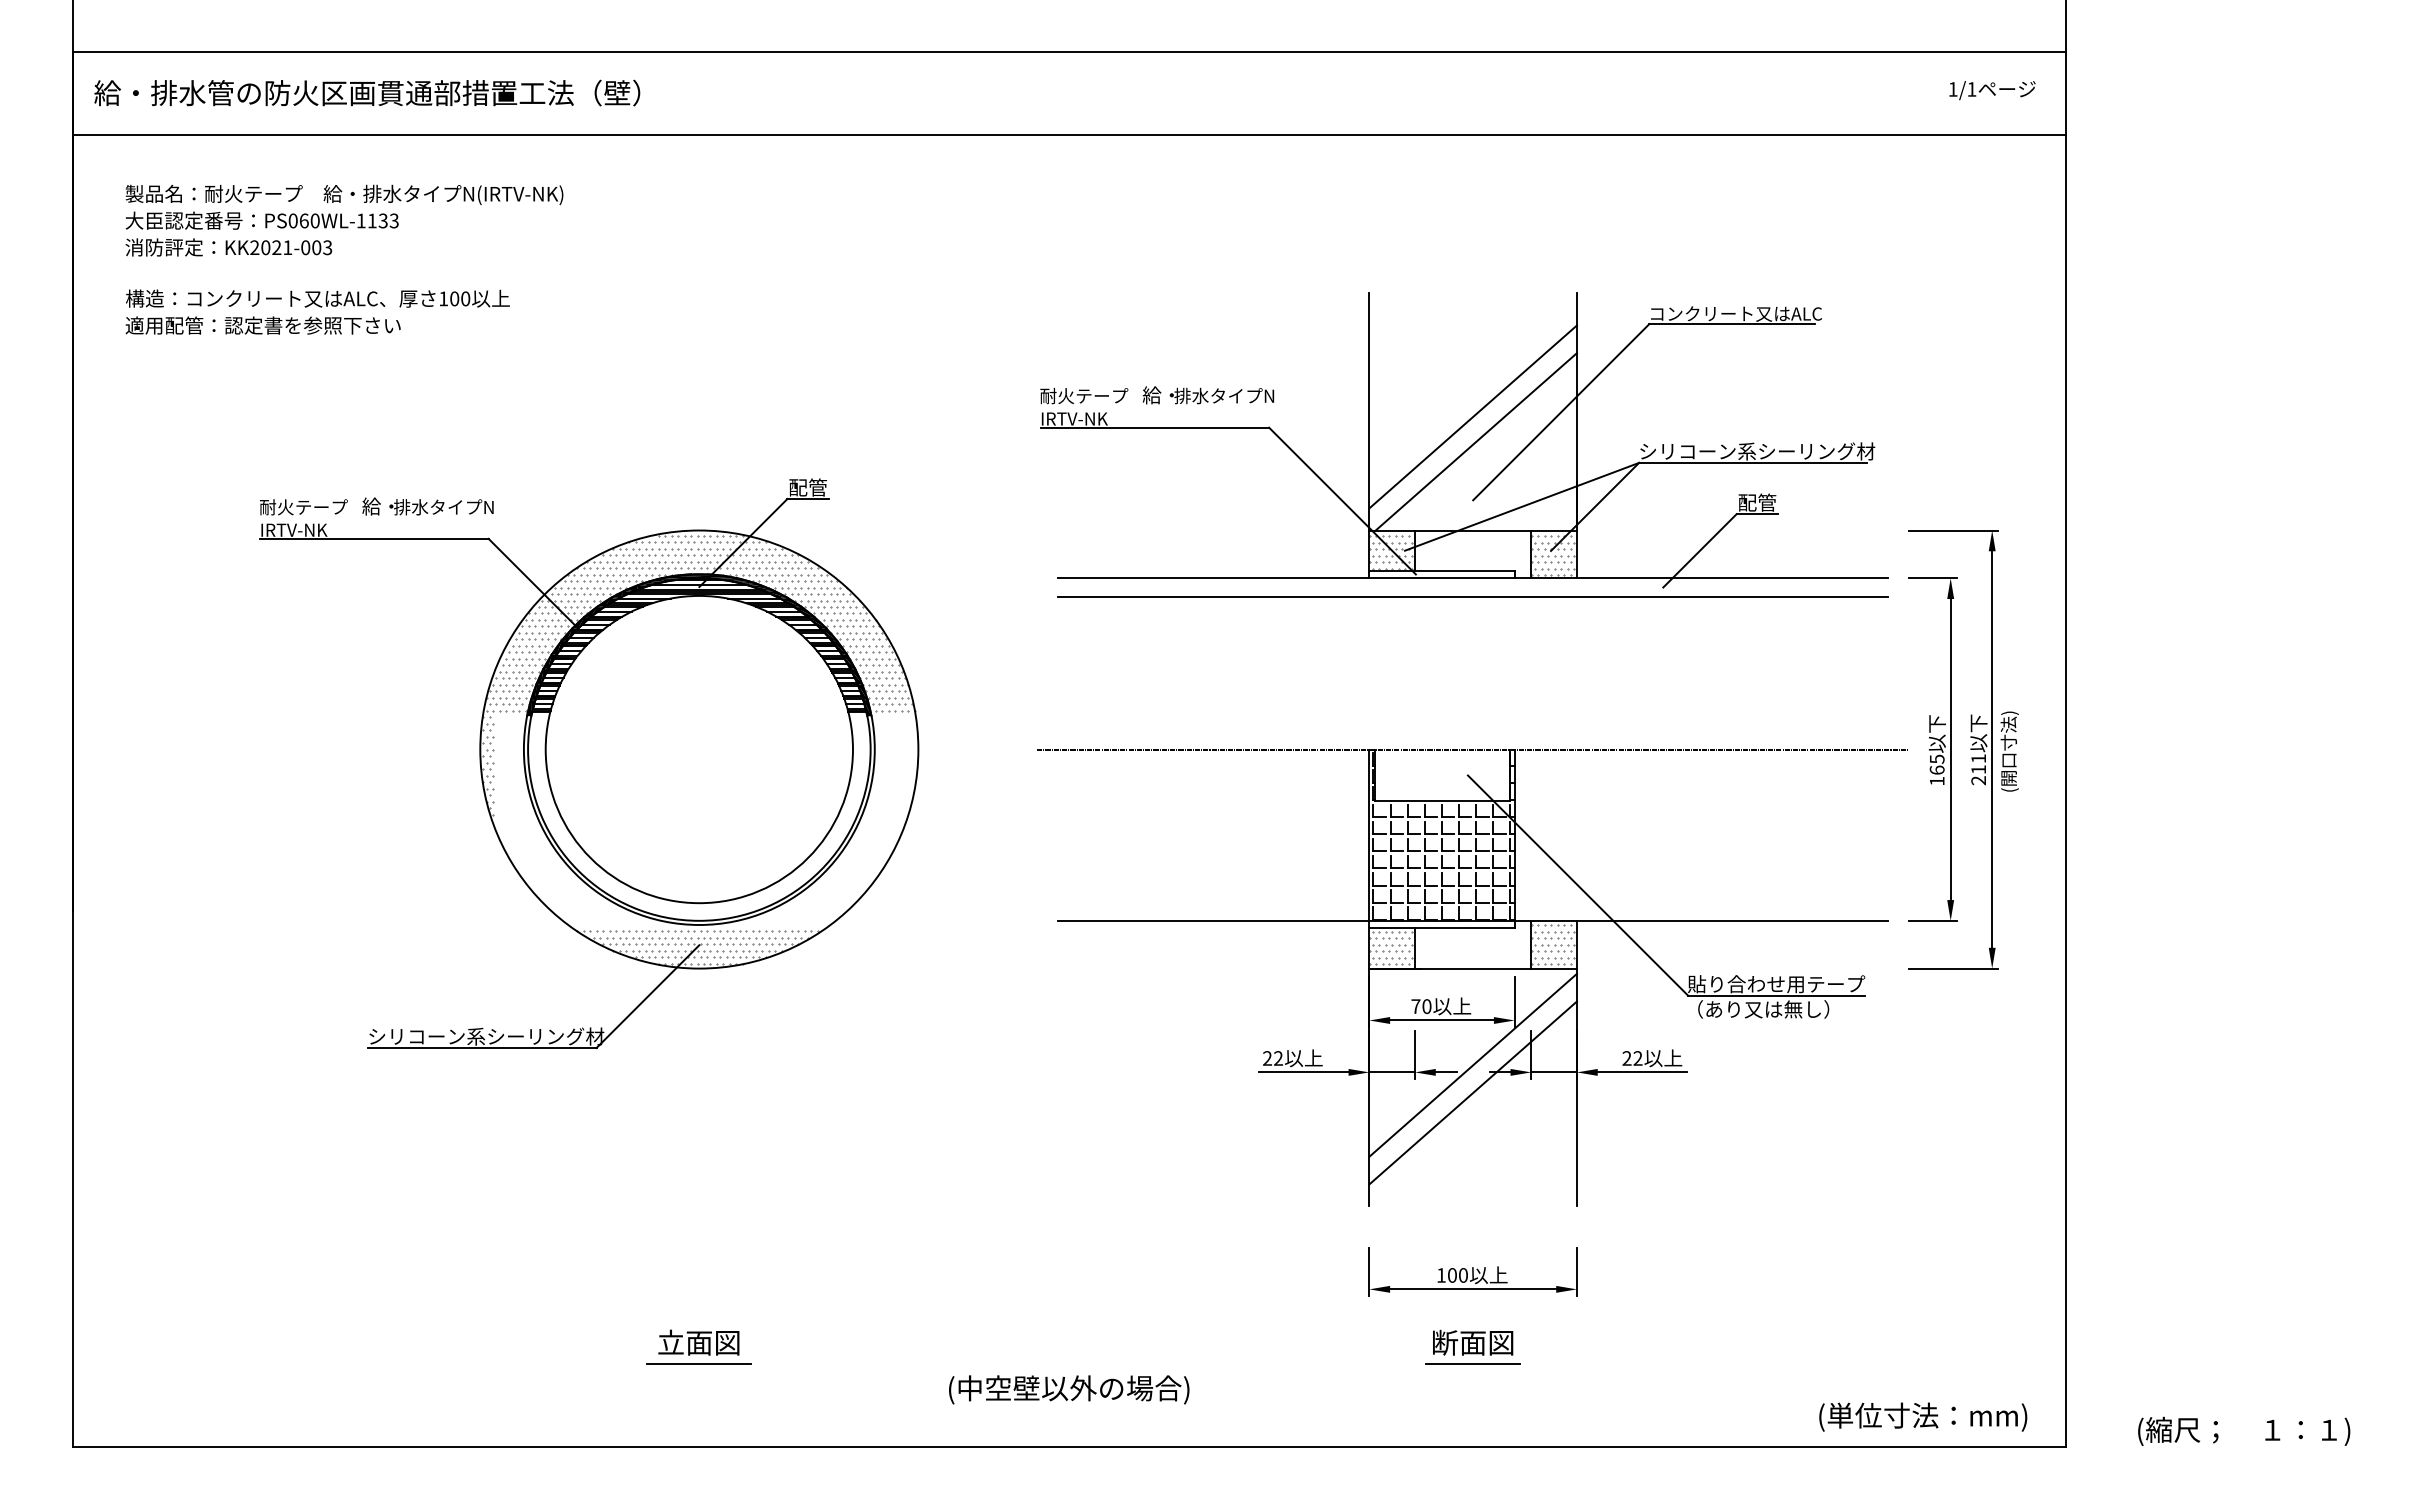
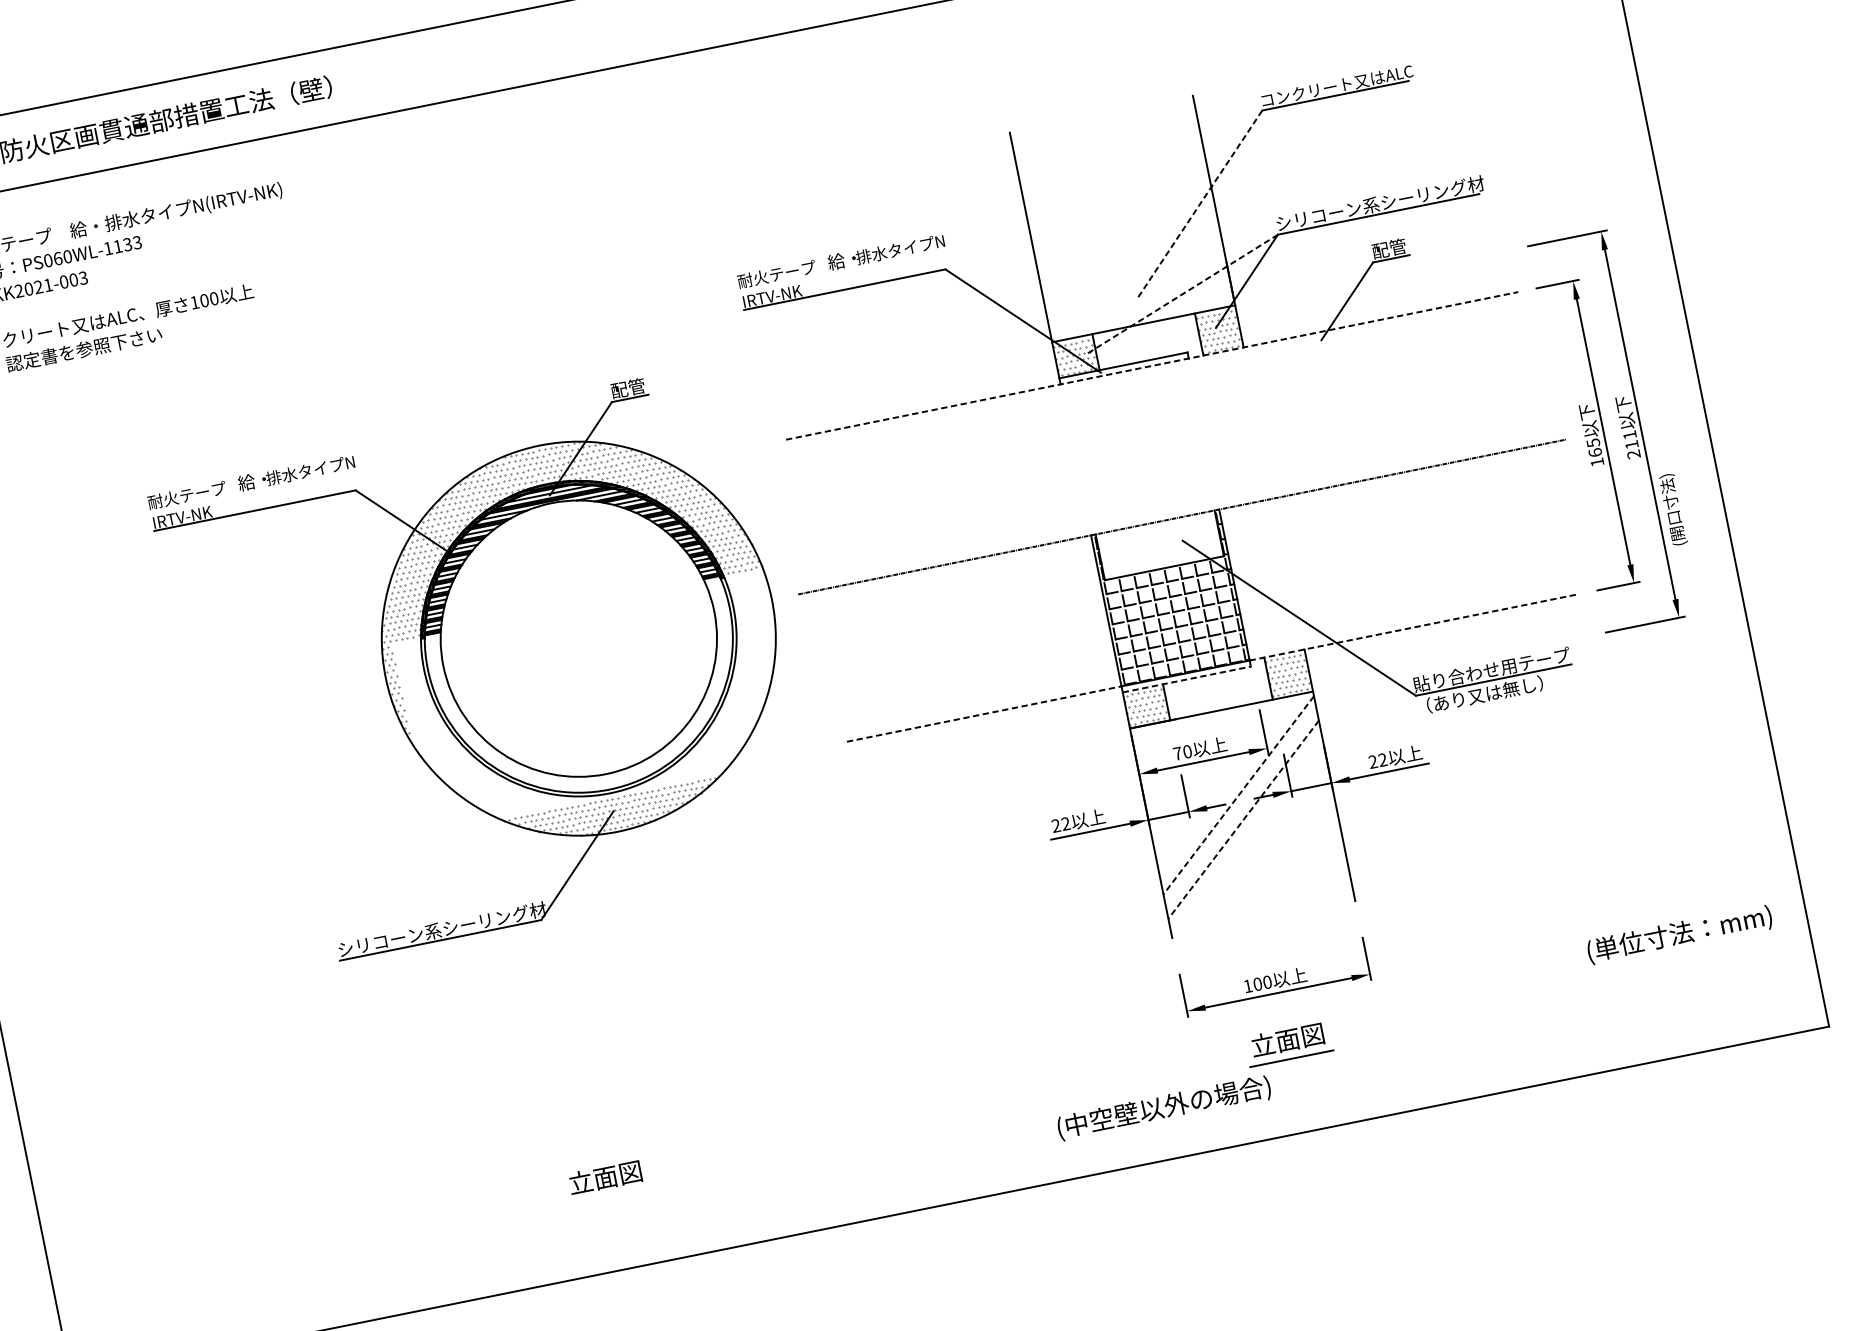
line: (1561, 412) -> (1200, 204), solid -> dashed
line: (1472, 416) -> (1122, 223), removed
line: (1475, 441) -> (1129, 244), removed
line: (1521, 506) -> (1182, 294), solid -> dashed
line: (1473, 578) -> (1152, 366), solid -> dashed
line: (1472, 596) -> (1154, 382), removed
text: (2009, 751) -> (1673, 509), moved
part: (589, 763) -> (484, 670), moved
line: (1213, 920) -> (984, 713), solid -> dashed
line: (1701, 920) -> (1414, 627), solid -> dashed
line: (1442, 927) -> (1187, 679), solid -> dashed
line: (1472, 1065) -> (1238, 795), solid -> dashed
line: (1472, 1093) -> (1243, 820), solid -> dashed
text: (1445, 1342) -> (1263, 1044), 断面図 -> 立面図
line: (699, 1364) -> (609, 1196), removed
text: (1069, 1389) -> (1164, 1107), moved
text: (1923, 1416) -> (1679, 934), moved

